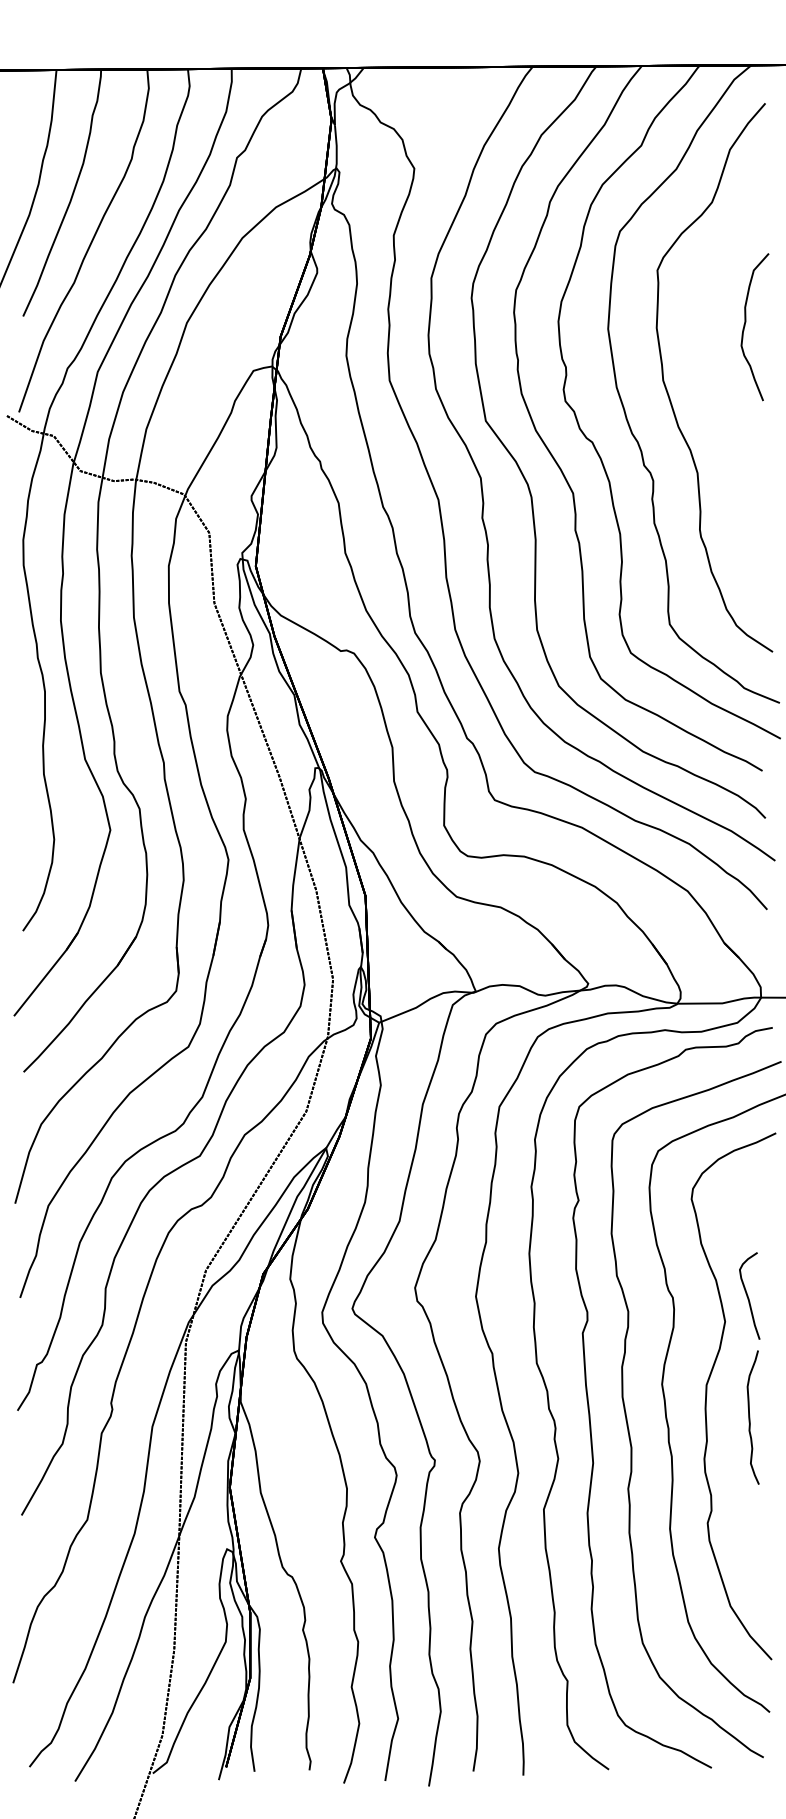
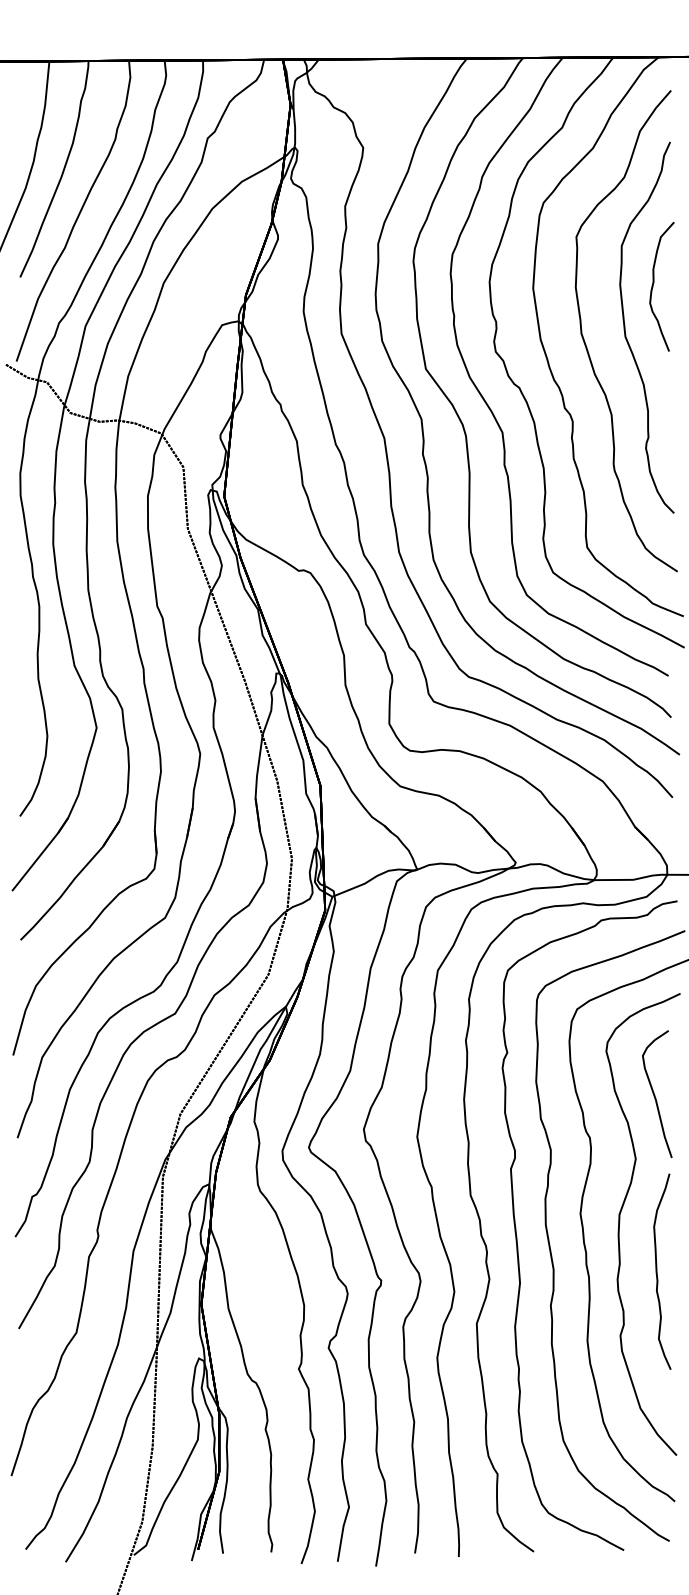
part: (713, 373) -> (625, 327), added
part: (749, 1367) -> (657, 1199), size x1.67

